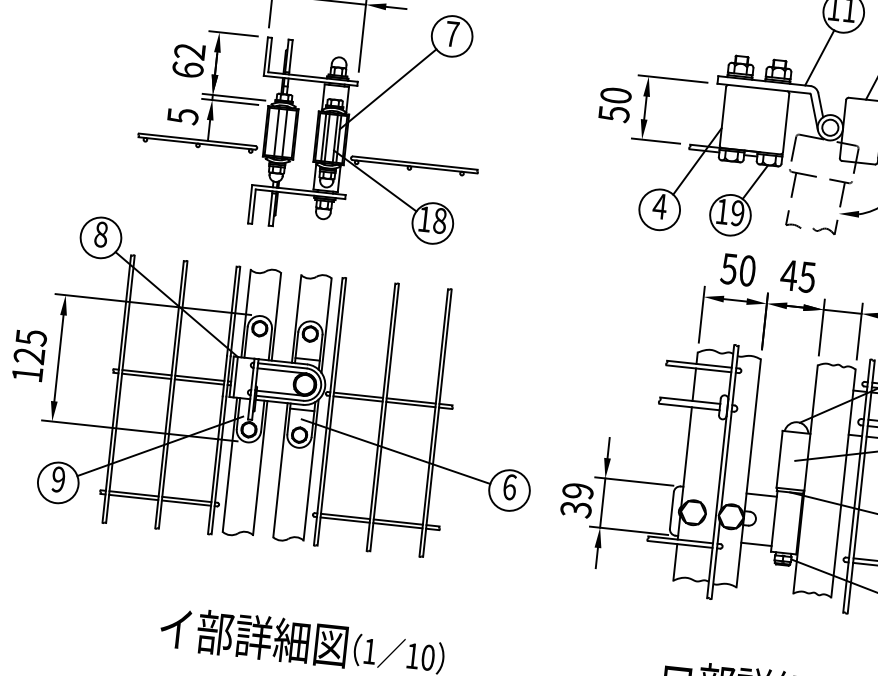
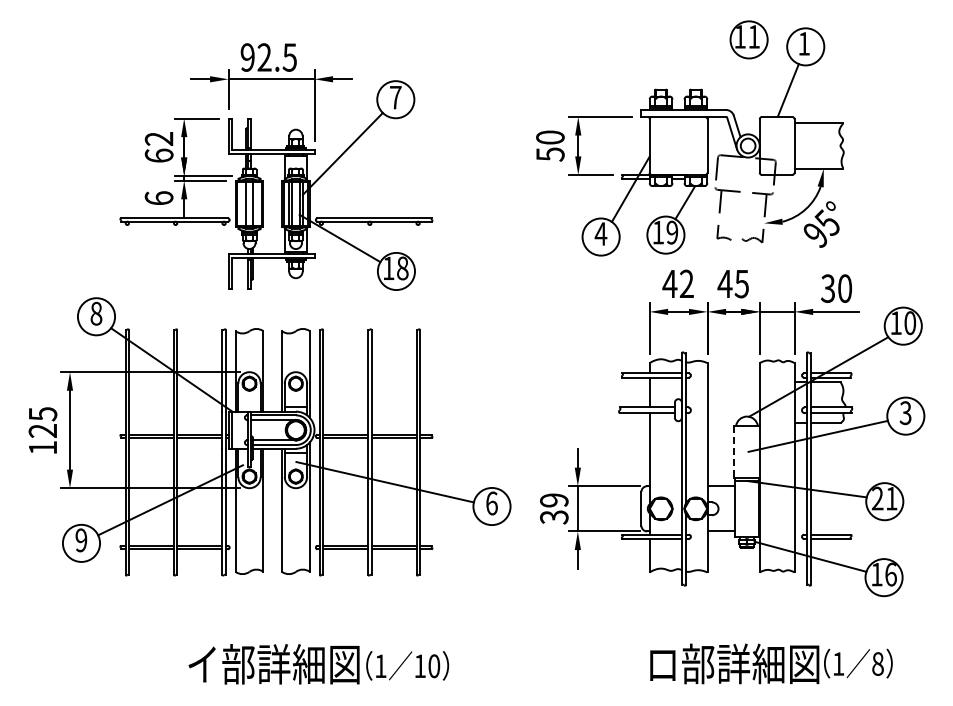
line: (819, 57) -> (731, 83), removed
text: (182, 116) -> (158, 198), 5 -> 6
text: (737, 269) -> (677, 283), 50 -> 42
line: (779, 459) -> (734, 452), solid -> dashed

